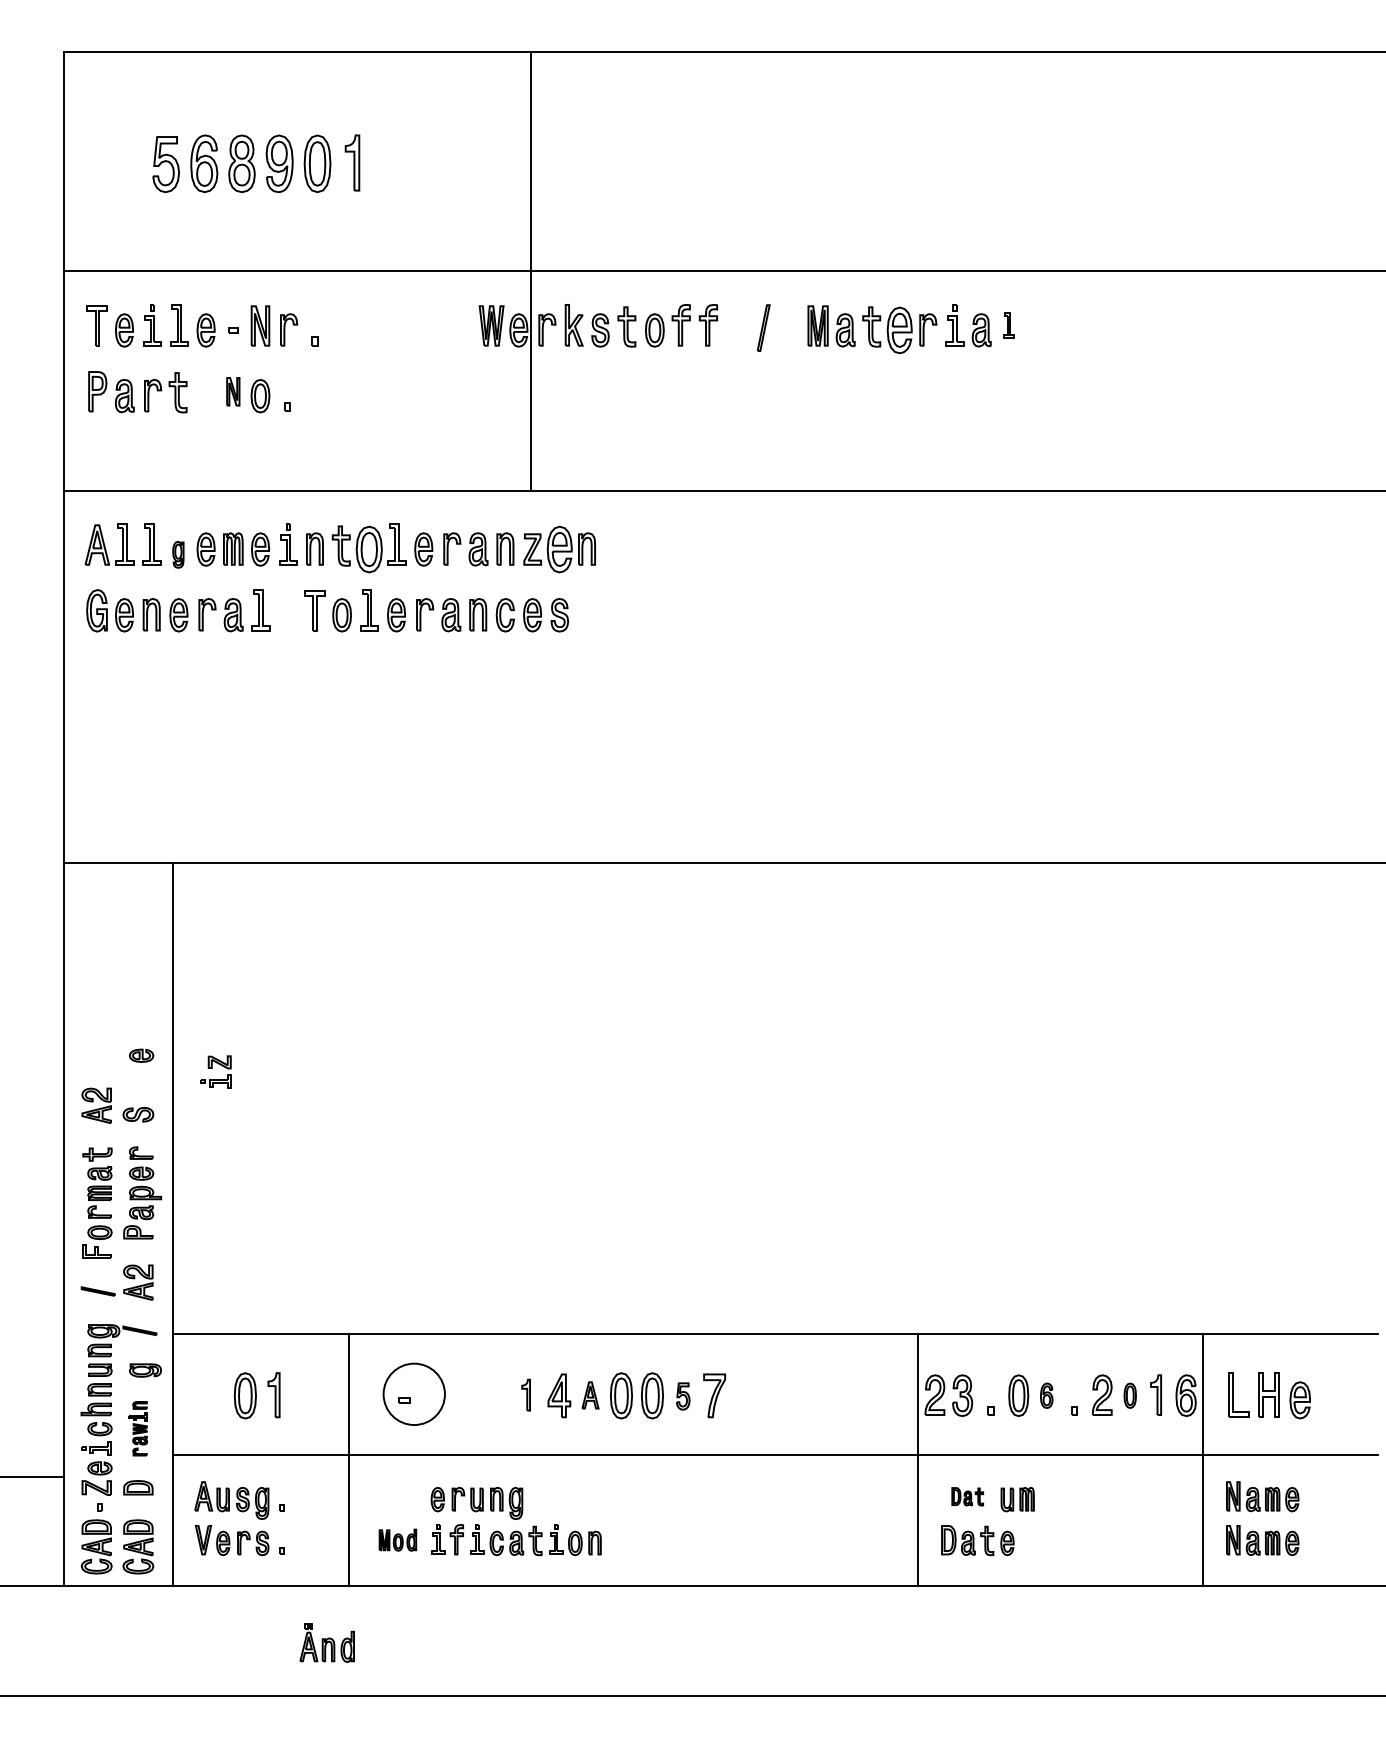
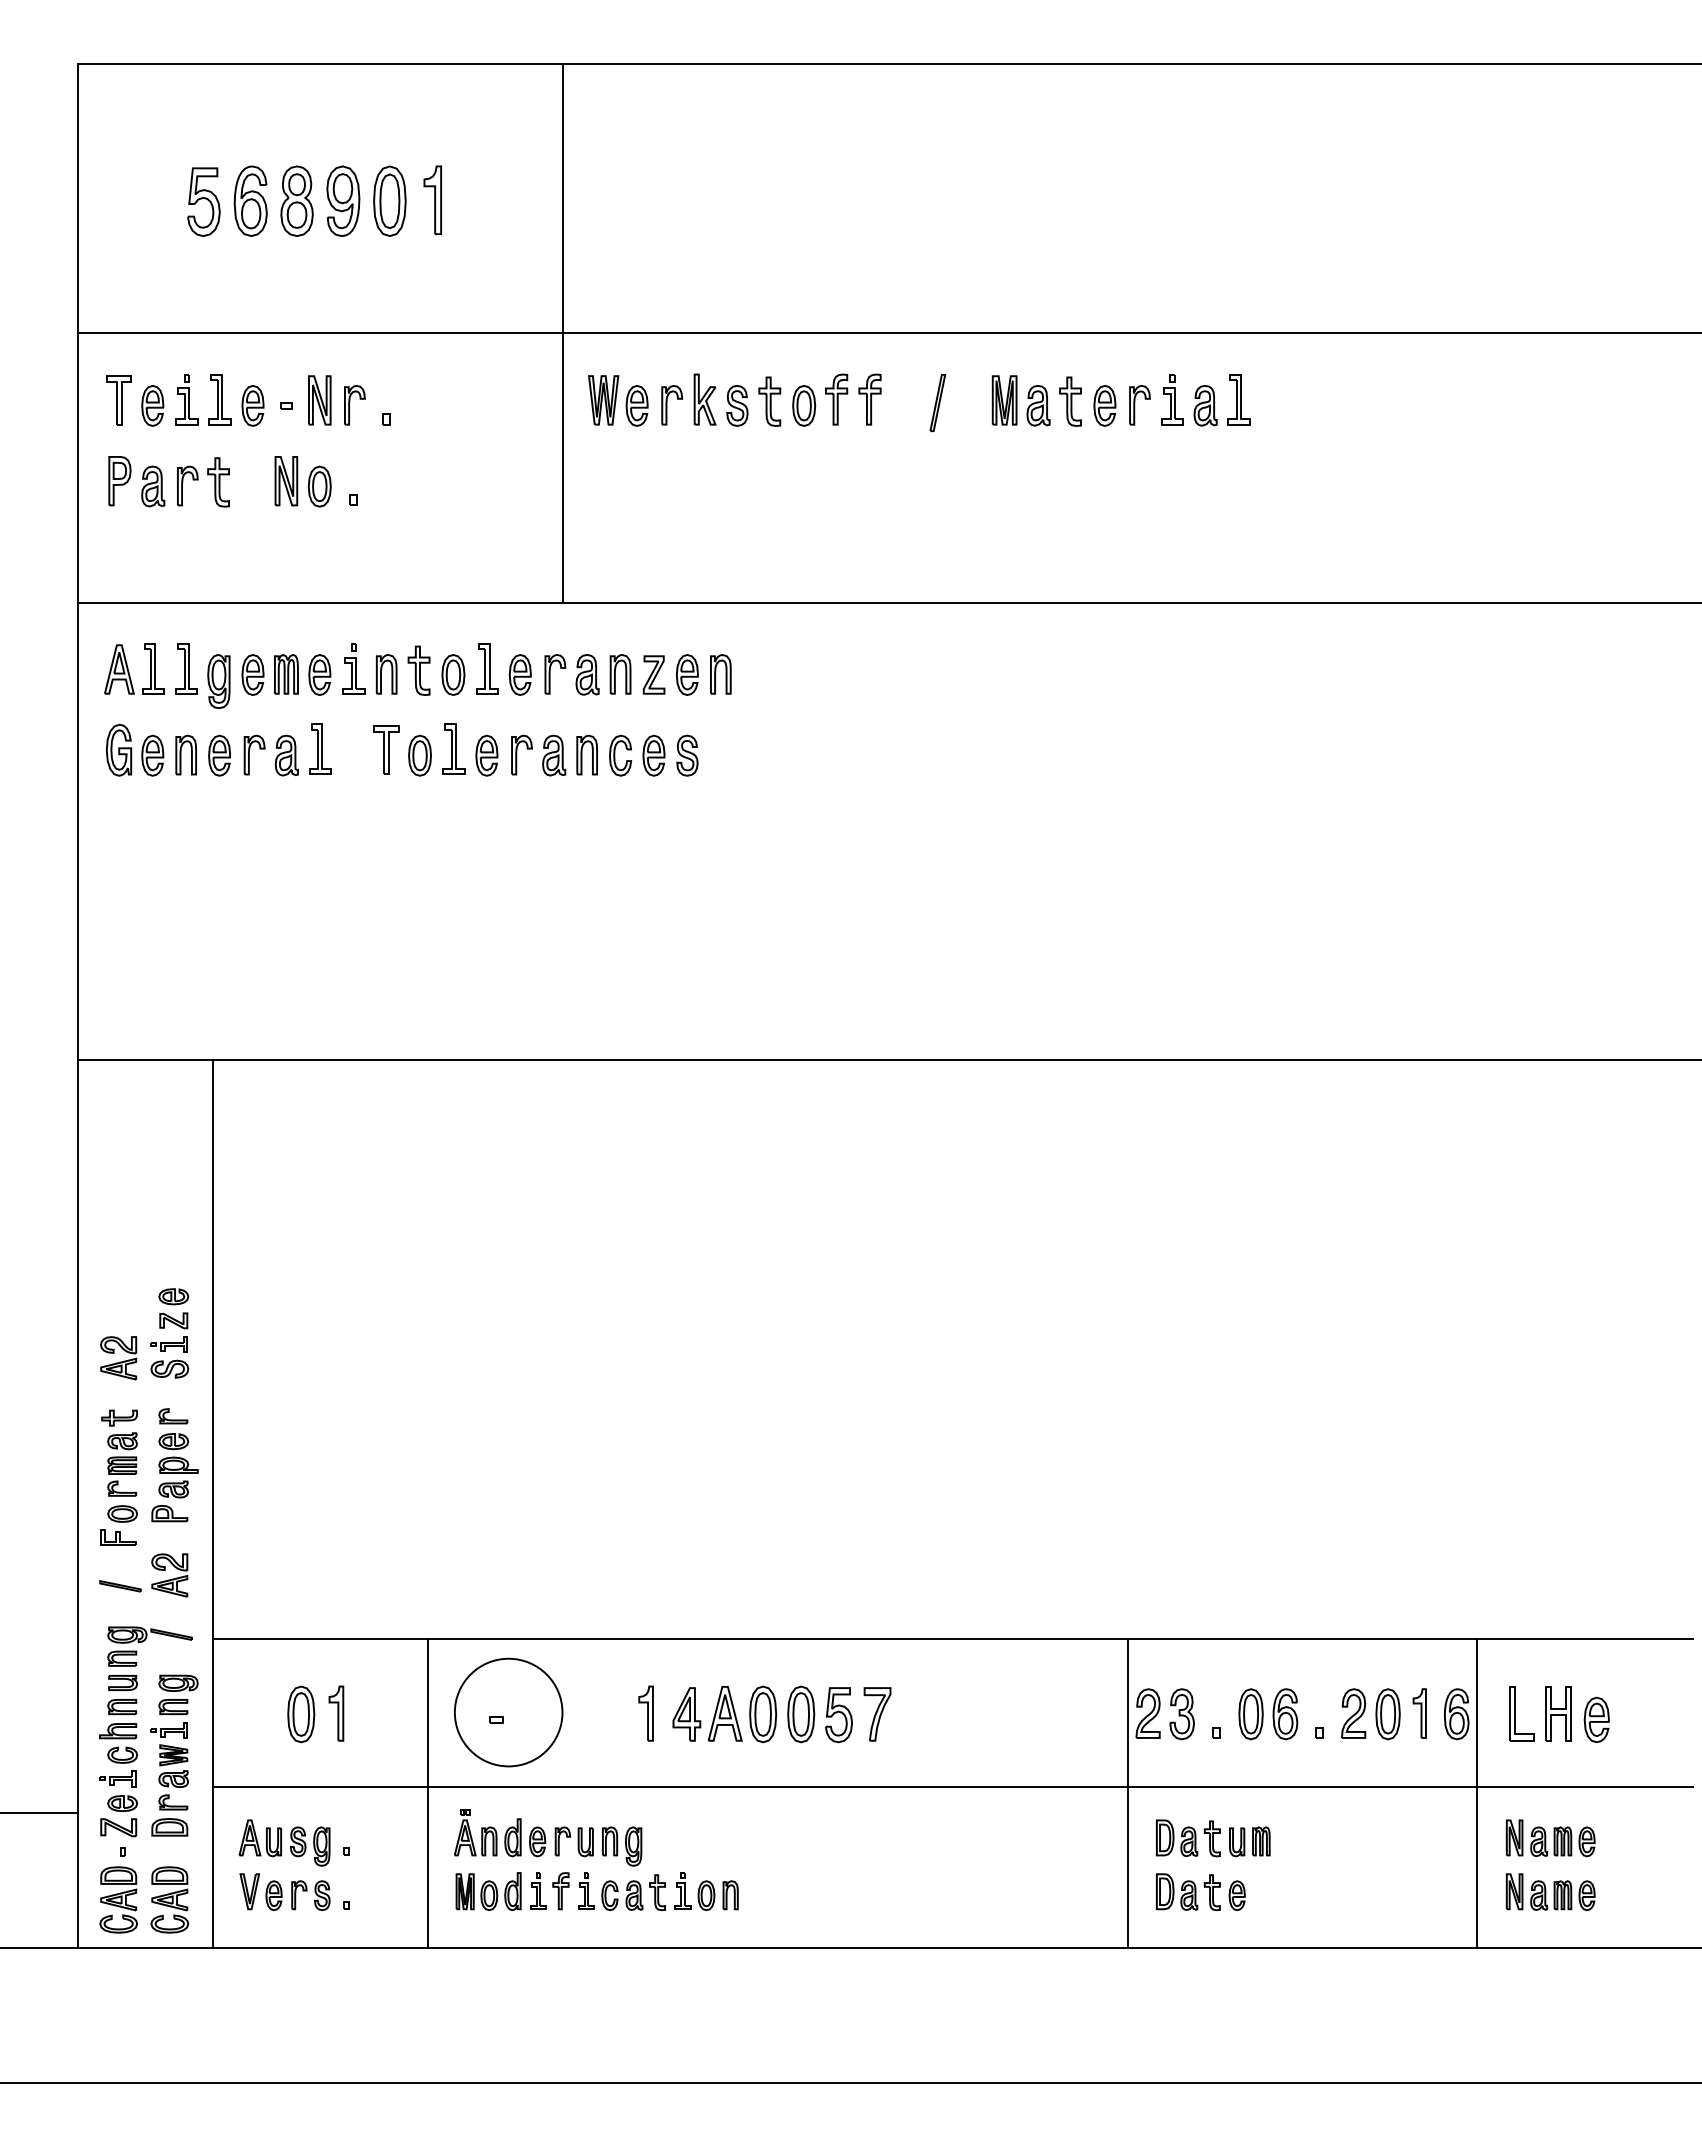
line: (530, 271) -> (562, 333), moved
part: (1008, 325) -> (1238, 399), size x1.67
part: (899, 330) -> (1104, 405), size x0.71
part: (233, 391) -> (286, 481), size x1.43
part: (369, 549) -> (453, 674), size x0.71
part: (559, 549) -> (687, 674), size x0.71
part: (178, 554) -> (218, 681), size x1.67
part: (212, 1068) -> (164, 1328), moved
circle: (414, 1394) -> (508, 1712), size x1.43
part: (525, 1395) -> (645, 1713), size x1.43
part: (590, 1395) -> (724, 1713), size x1.67
part: (1046, 1395) -> (1285, 1714), size x1.67
part: (1129, 1395) -> (1387, 1714), size x1.67
part: (682, 1396) -> (838, 1715), size x1.67
part: (138, 1428) -> (169, 1754), size x1.67
part: (967, 1496) -> (1188, 1838), size x1.67
part: (397, 1540) -> (488, 1891), size x1.43
part: (327, 1643) -> (487, 1833), moved

